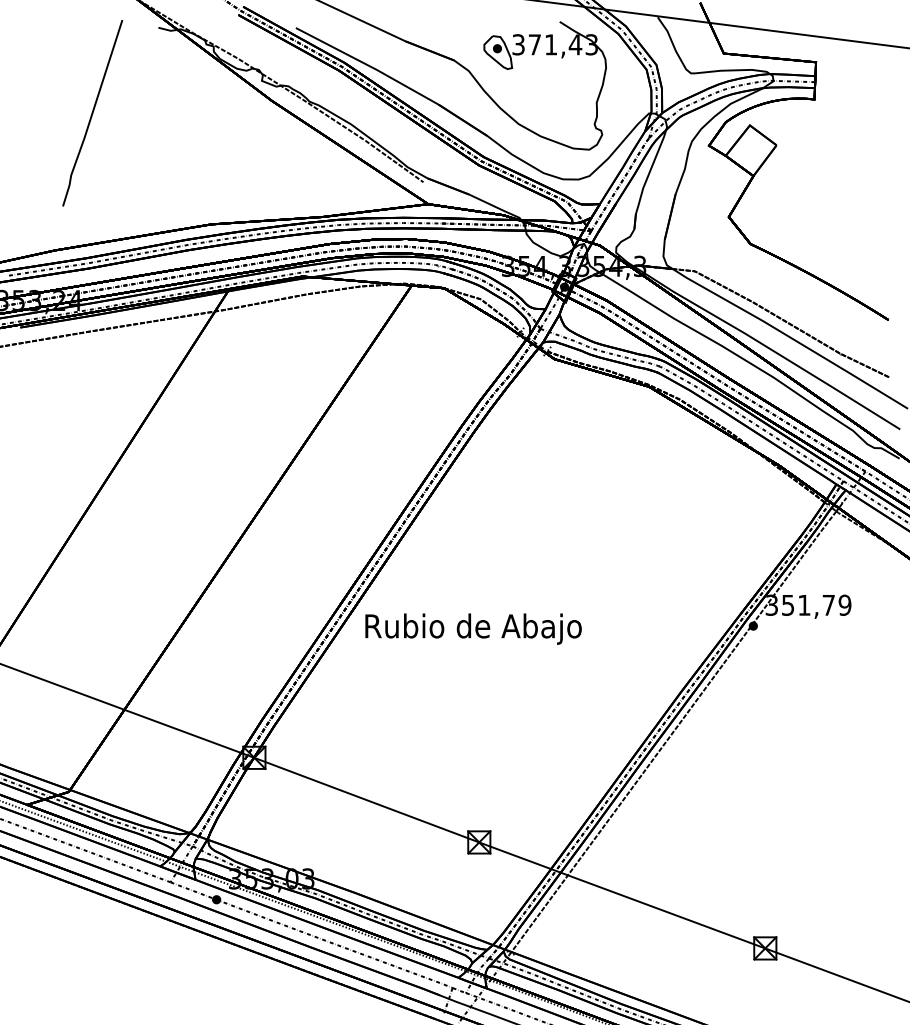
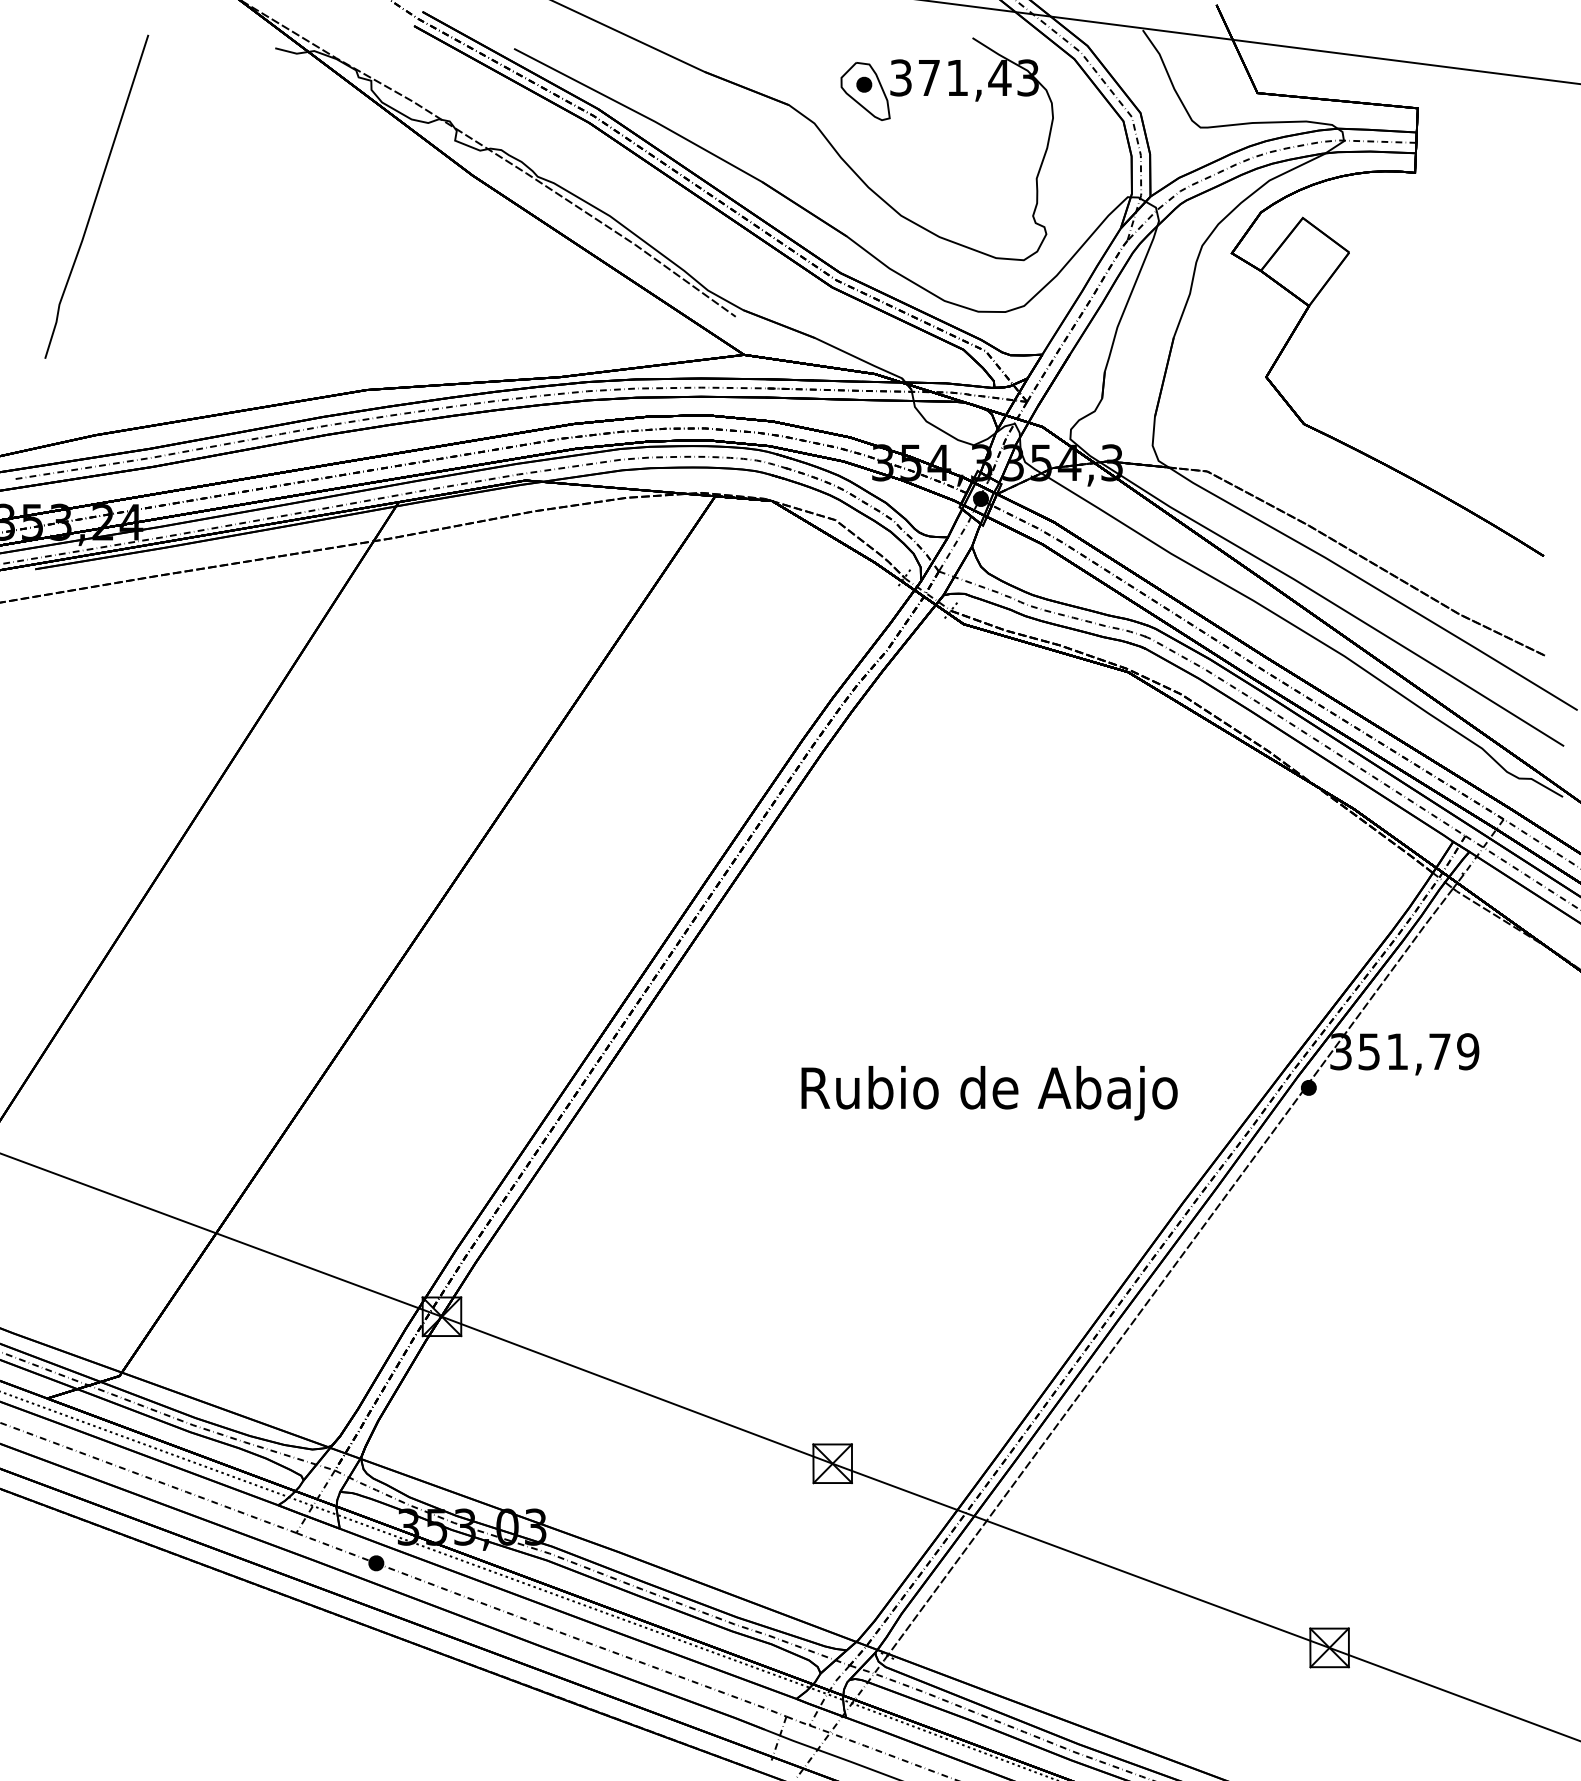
line: (92, 113) -> (96, 197), moved
text: (473, 628) -> (989, 1092), moved

